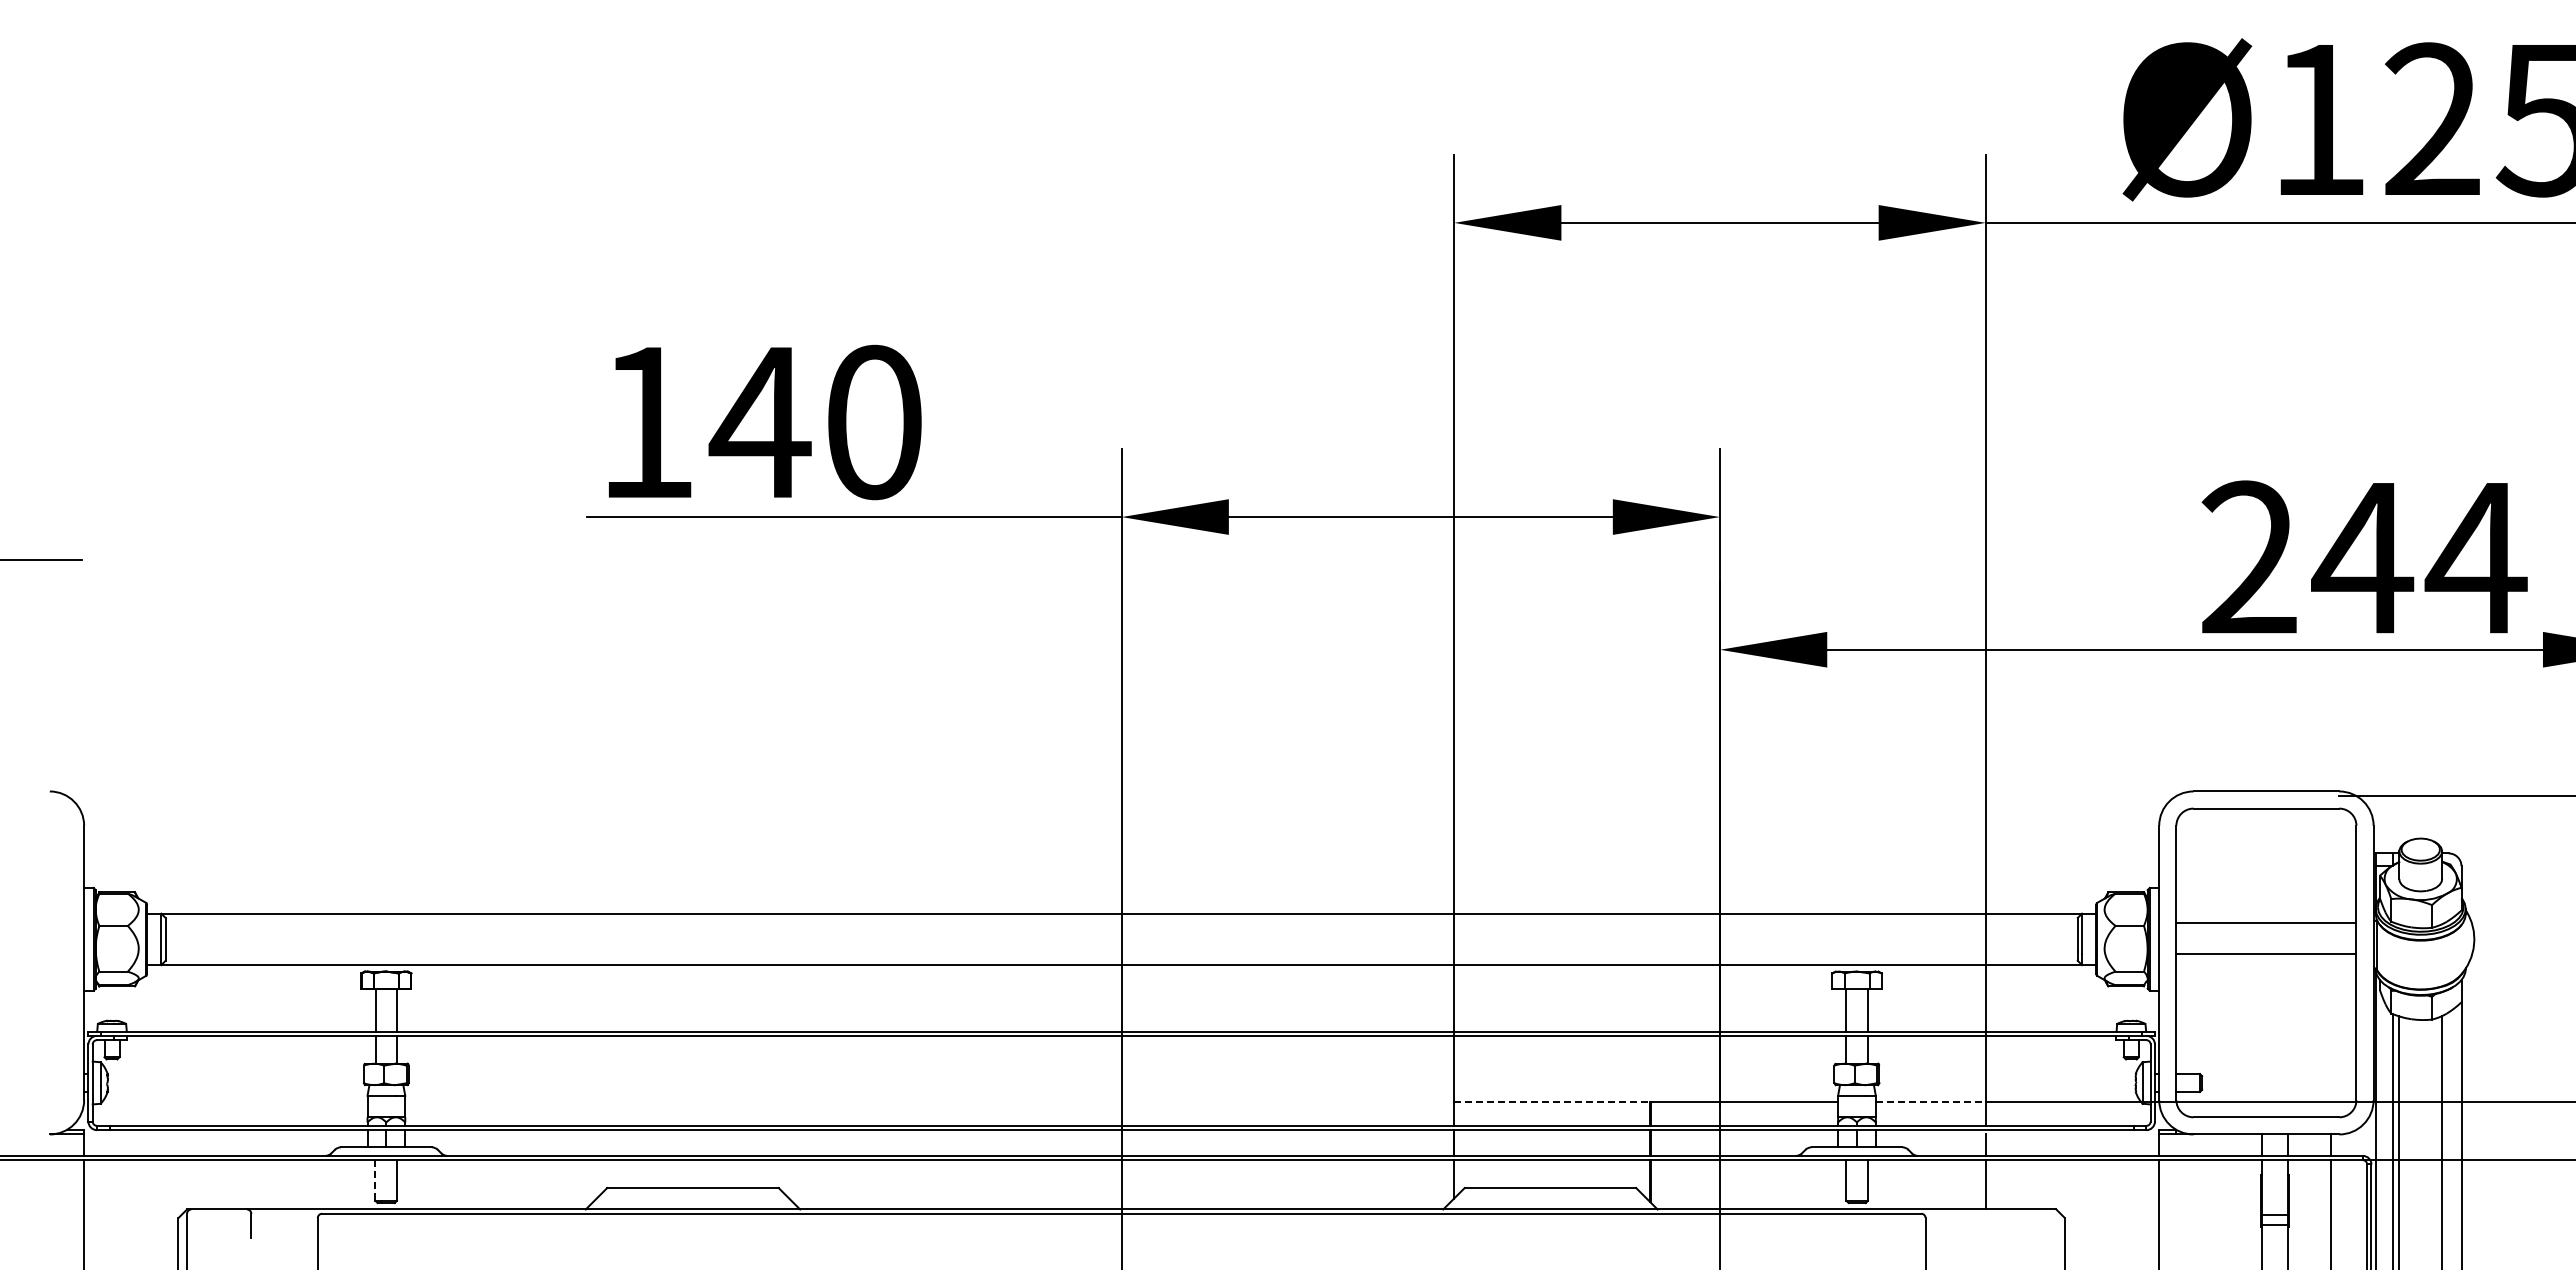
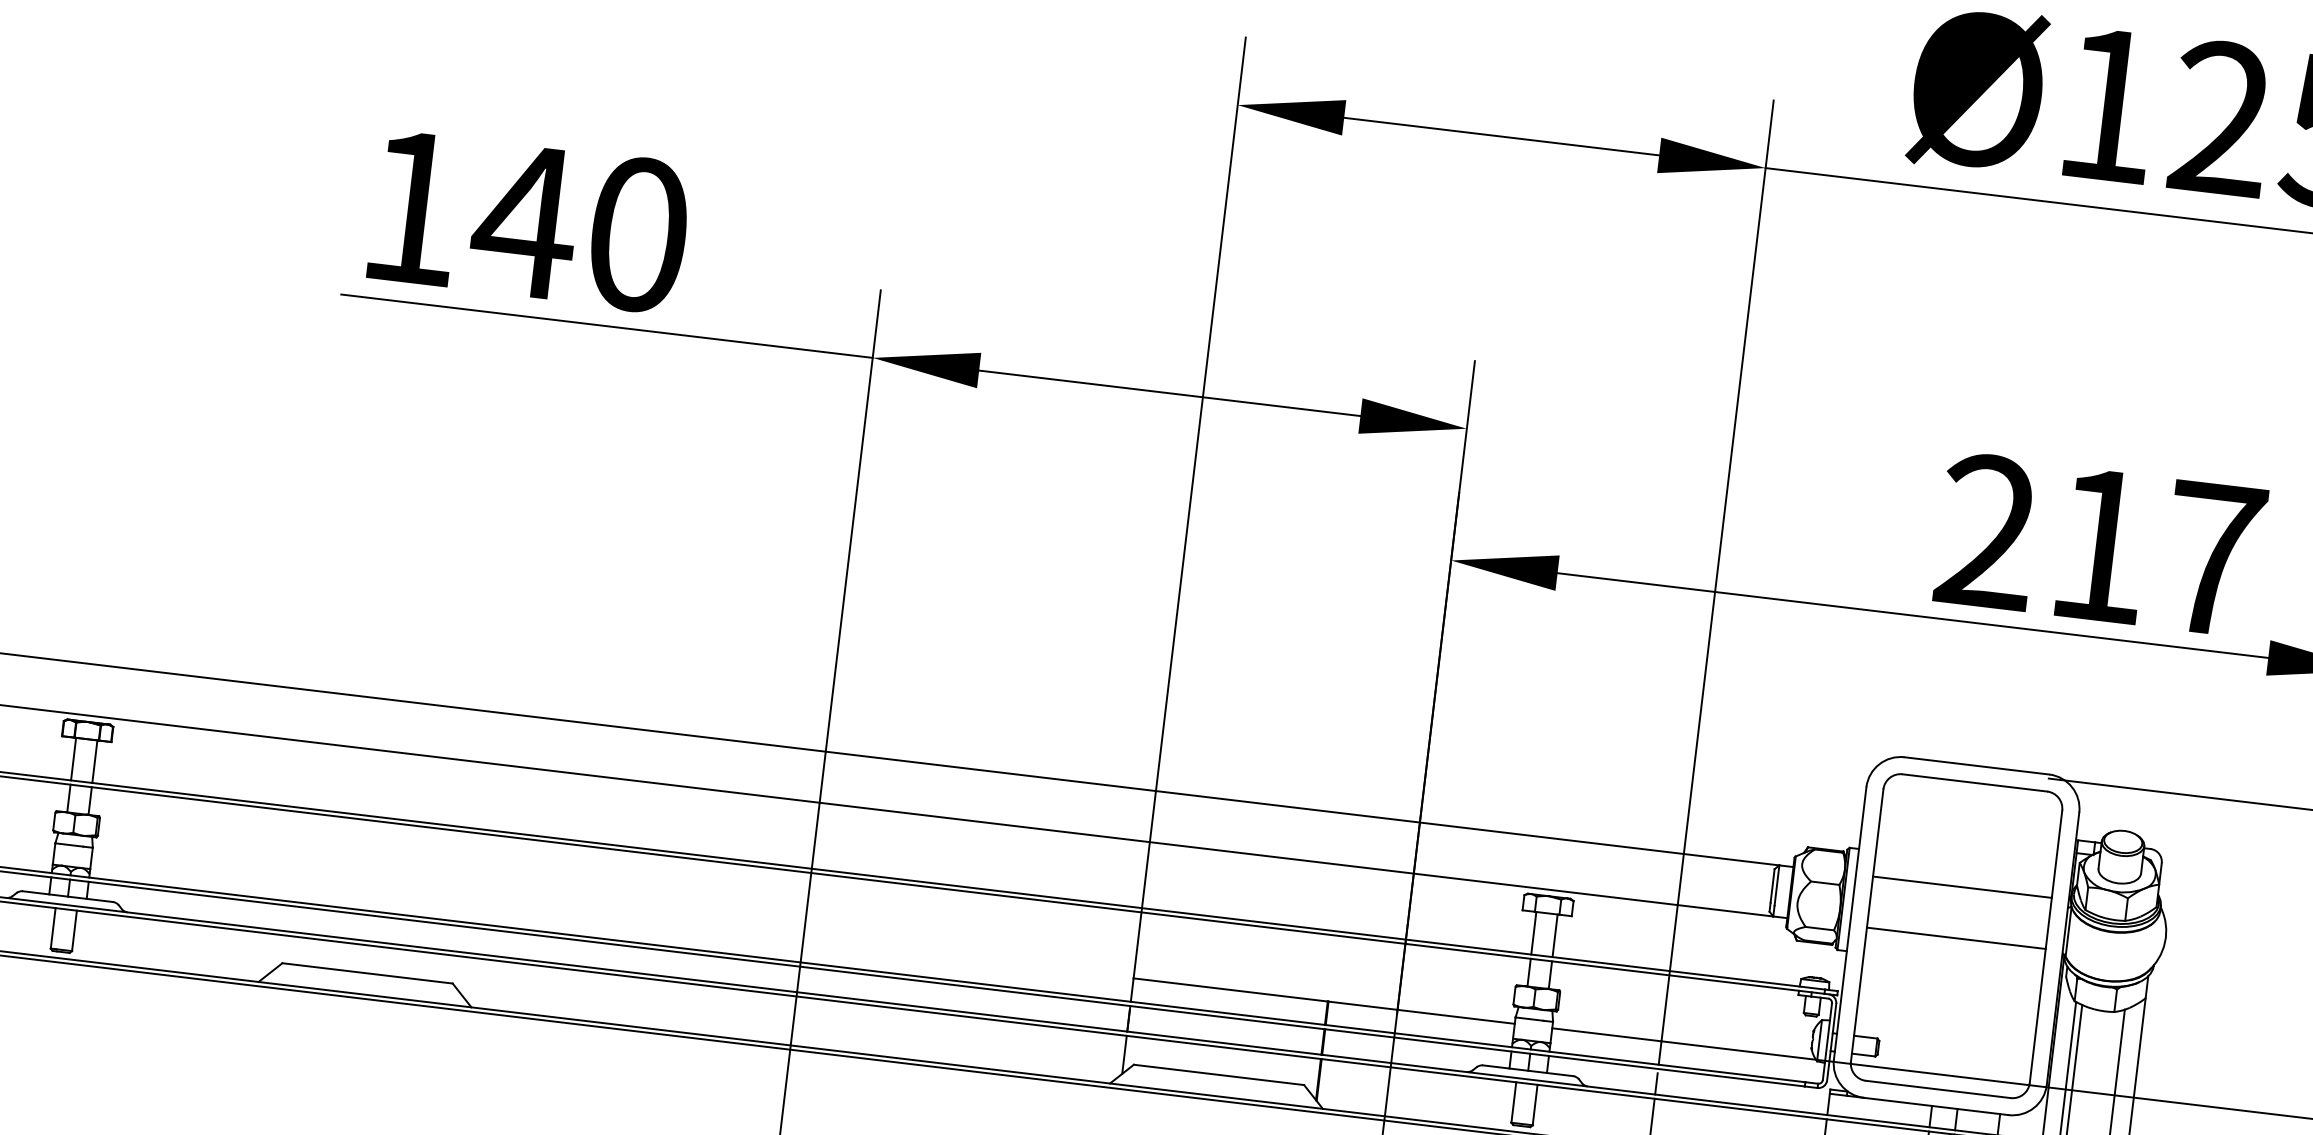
text: (2419, 558) -> (2156, 552), 244 -> 217
line: (2266, 923) -> (1956, 938), moved
line: (2266, 953) -> (1962, 887), moved
line: (1551, 1102) -> (1230, 990), dashed -> solid
line: (1931, 1102) -> (1607, 1035), dashed -> solid
line: (375, 1181) -> (53, 929), dashed -> solid

